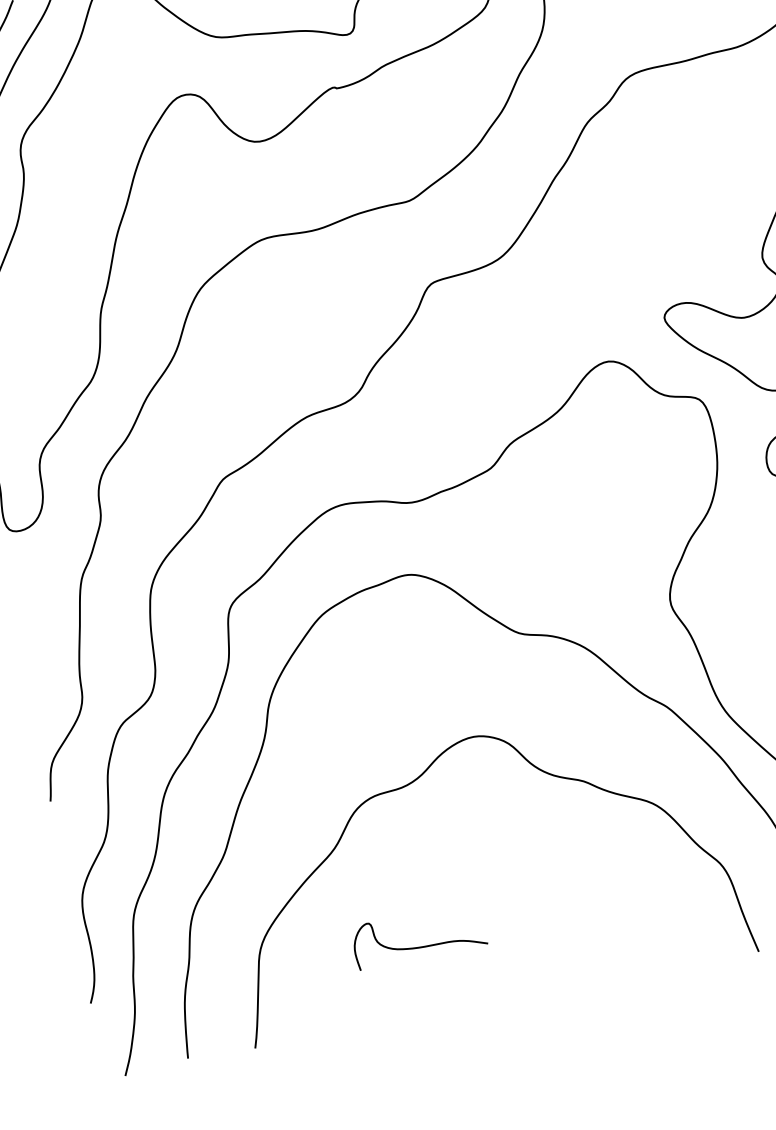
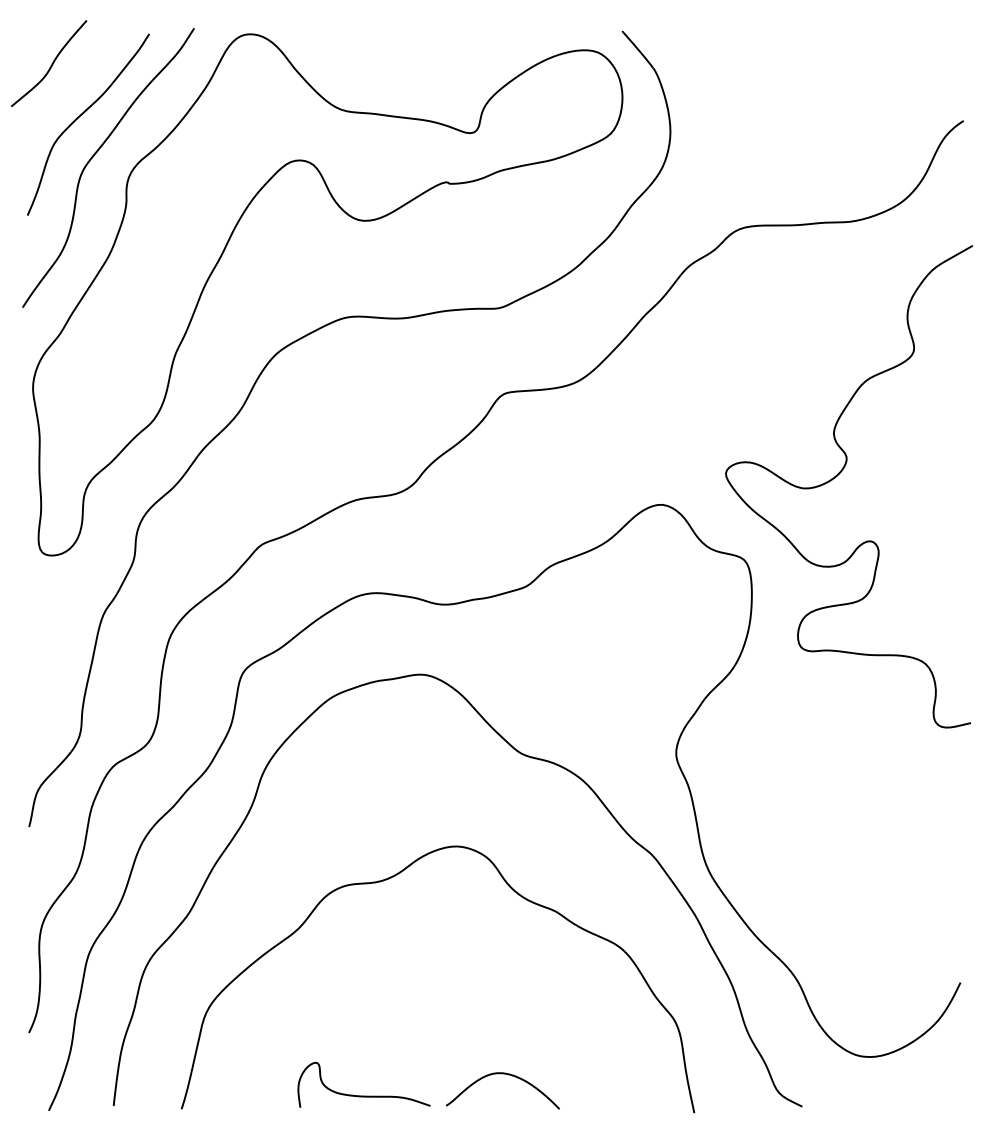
curve: (420, 946) -> (363, 1095), moved
curve: (563, 951) -> (502, 1074), added

